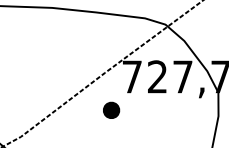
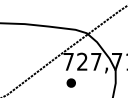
part: (110, 109) -> (70, 82), moved

